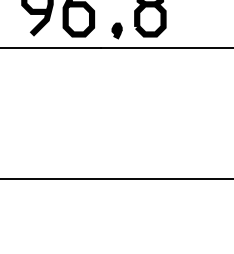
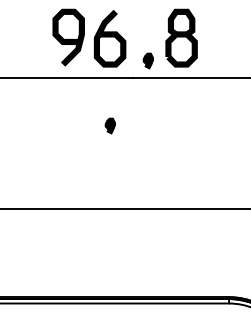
part: (78, 95) -> (109, 125), added

